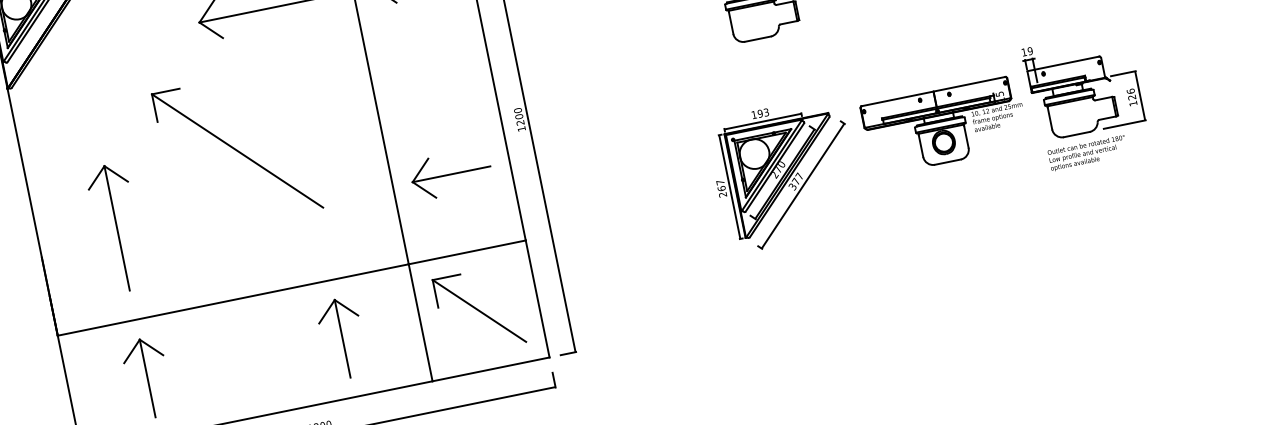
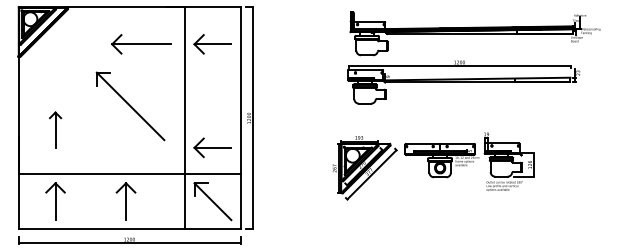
part: (237, 151) -> (130, 106), moved
part: (450, 173) -> (212, 147), moved
part: (116, 226) -> (55, 129), size x0.6
part: (341, 338) -> (125, 201), moved

